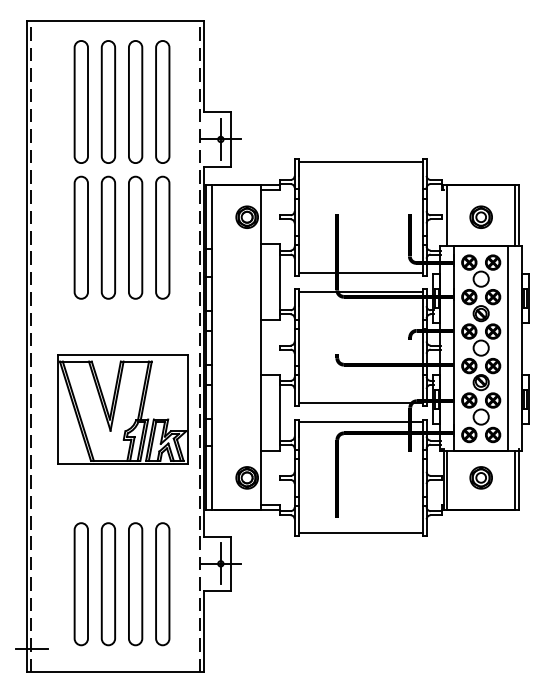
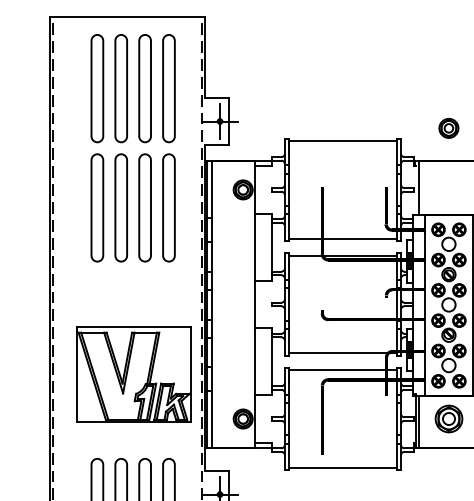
part: (480, 216) -> (448, 127), moved
part: (122, 409) -> (133, 374), moved
part: (480, 477) -> (448, 418), size x1.4

